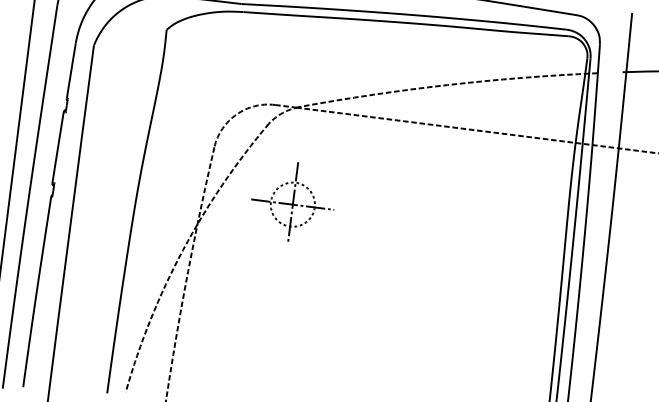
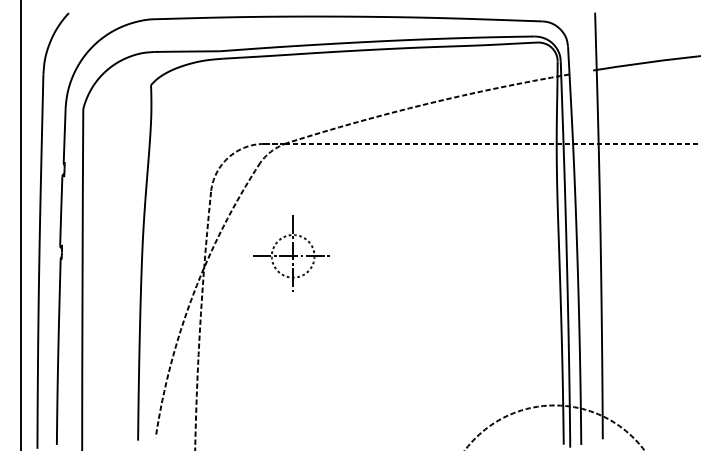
part: (291, 201) -> (291, 253), moved

